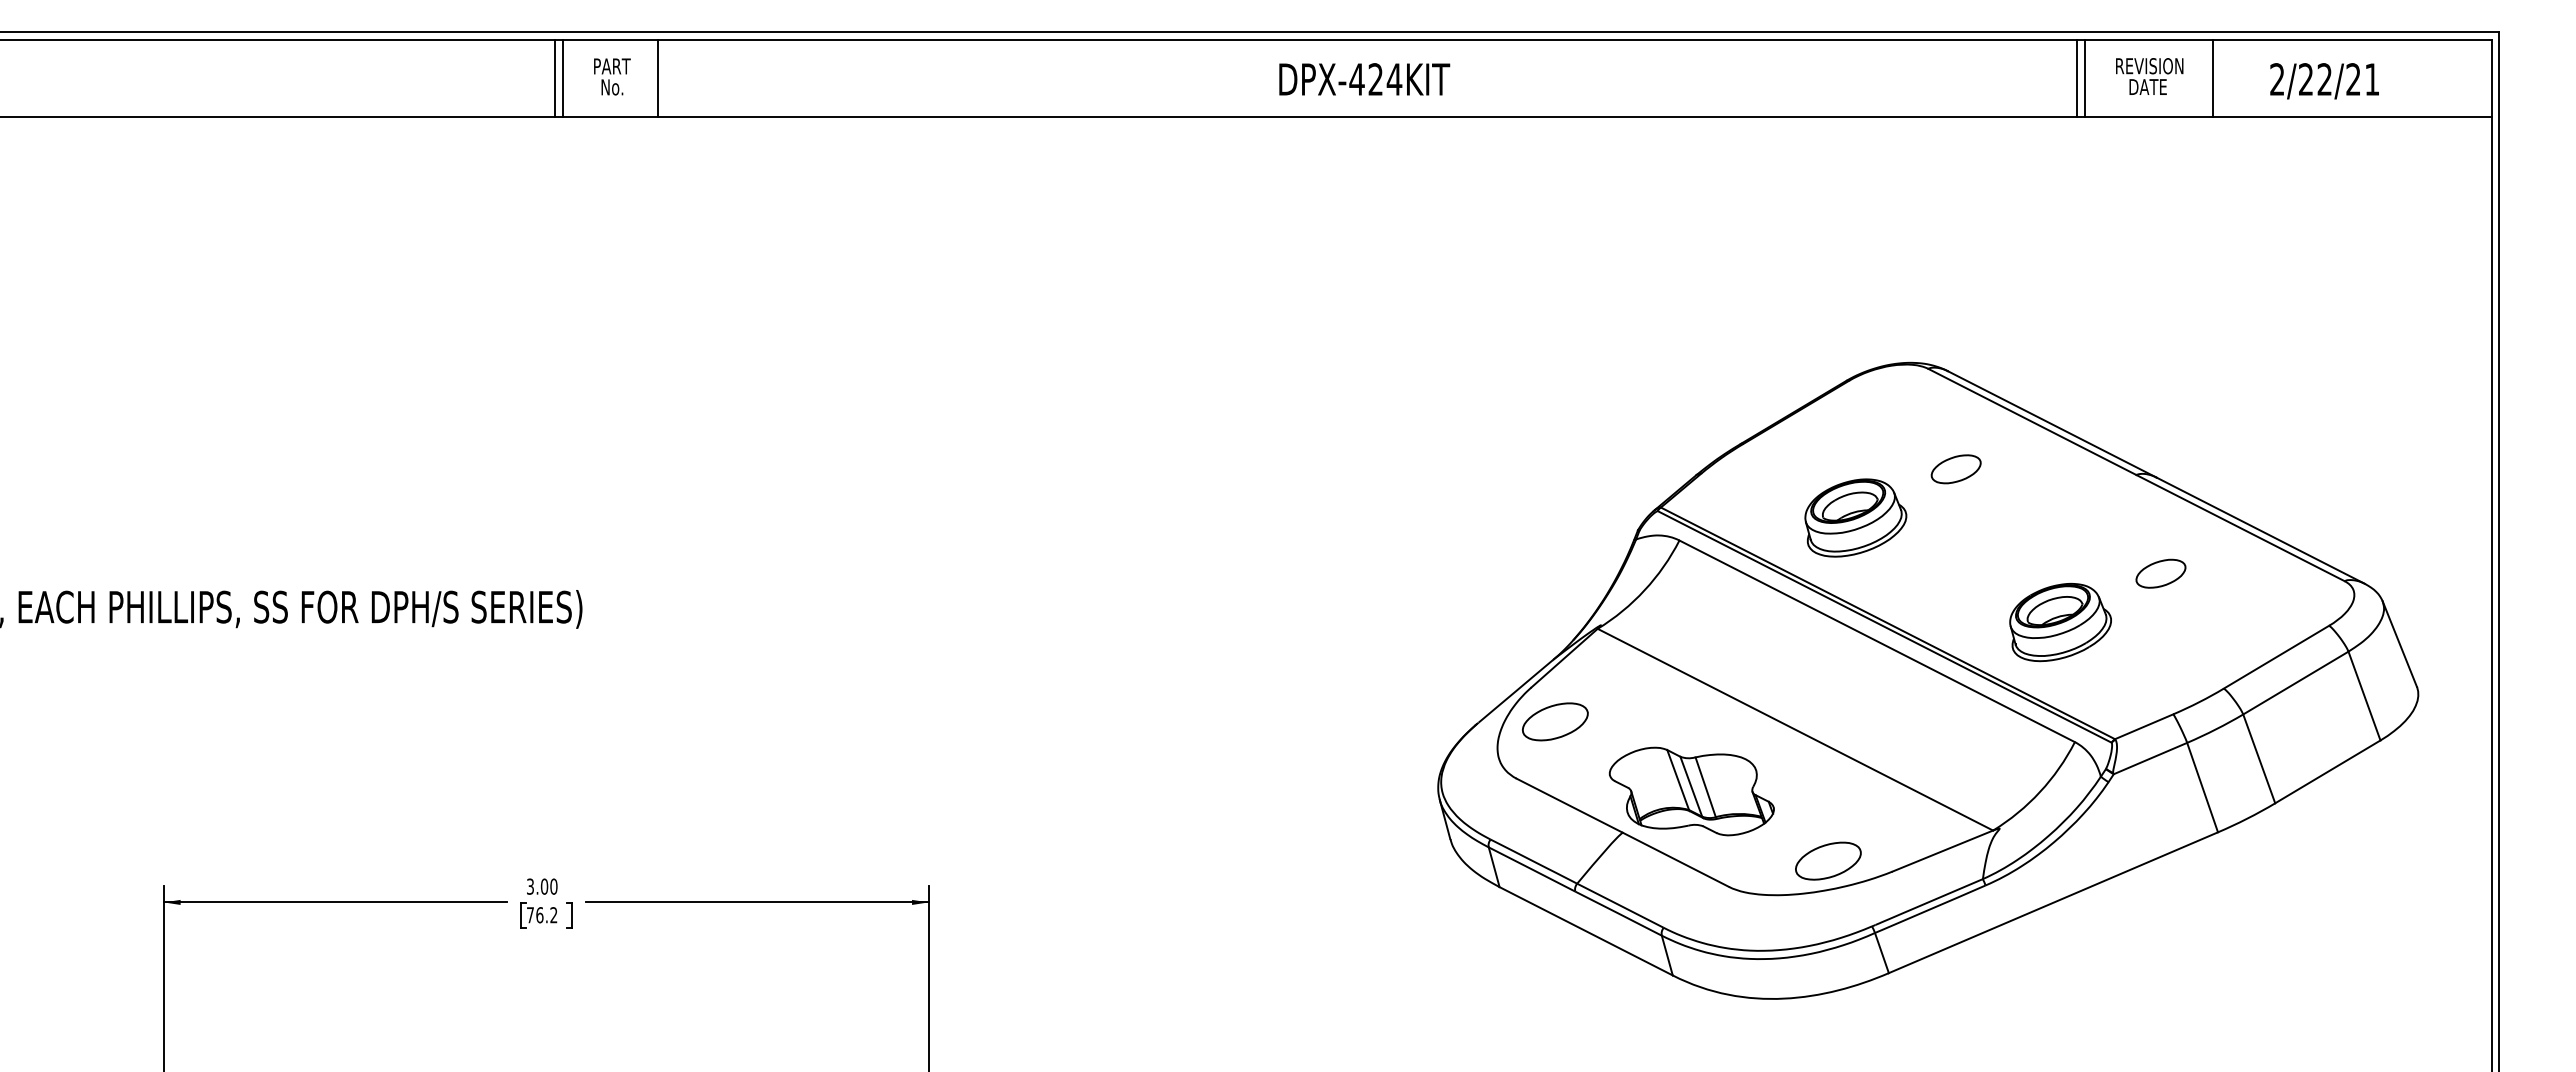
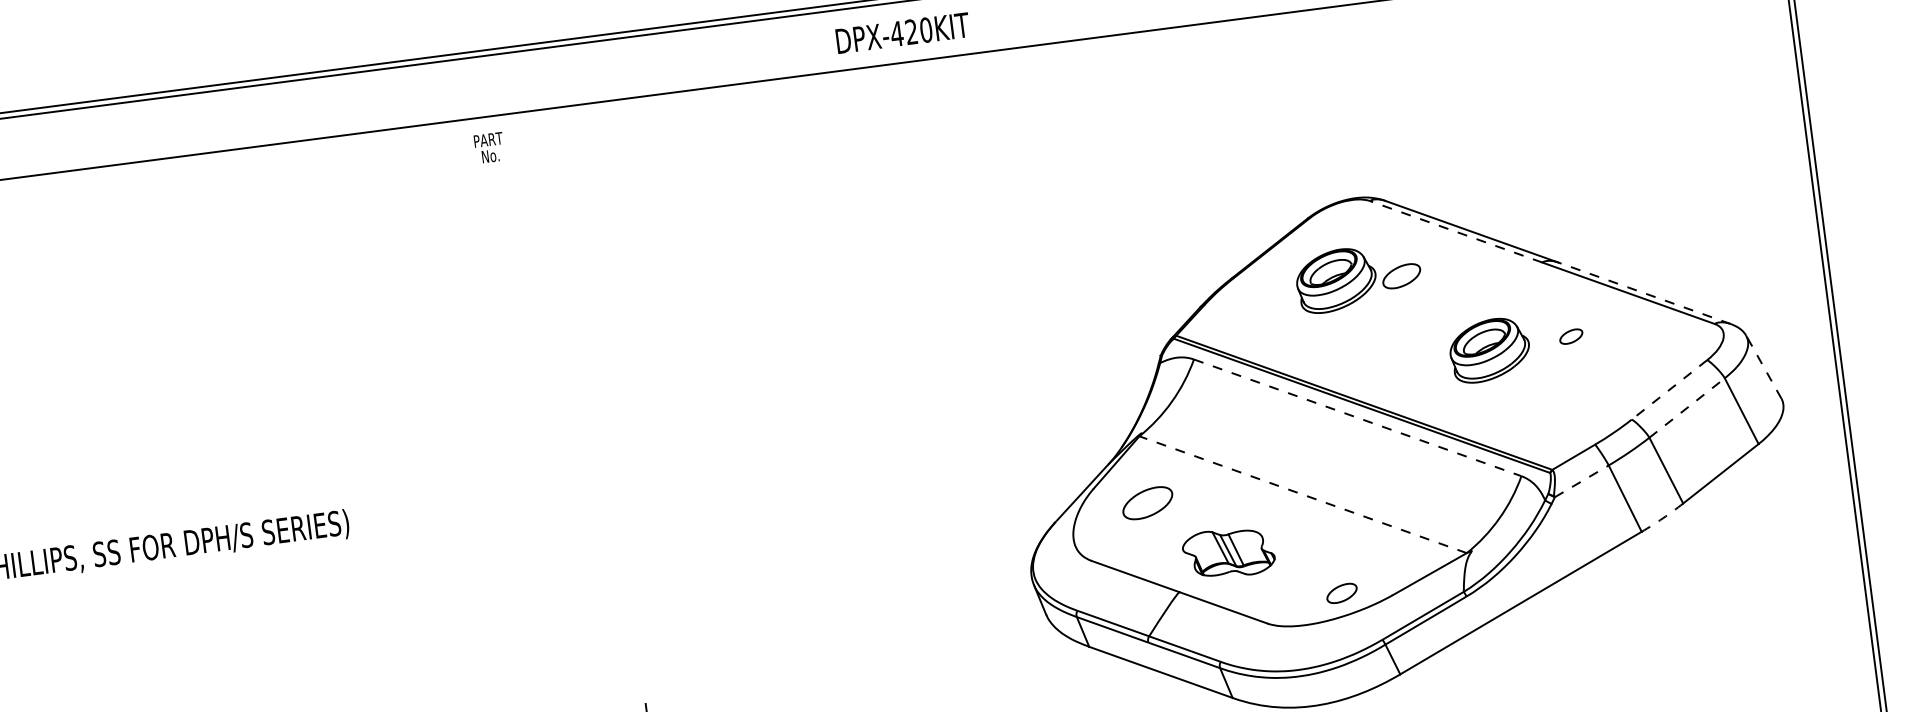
text: (612, 76) -> (489, 147), moved
line: (555, 77) -> (274, 113), removed
line: (562, 77) -> (279, 112), removed
line: (658, 77) -> (354, 102), removed
text: (1394, 79) -> (926, 30), DPX-424KIT -> DPX-420KIT
line: (2032, 421) -> (1456, 231), solid -> dashed
part: (1855, 517) -> (1336, 280), moved
line: (2260, 530) -> (1644, 293), solid -> dashed
part: (2160, 573) -> (1570, 336), size x0.6
part: (2060, 622) -> (1489, 350), moved
line: (1877, 641) -> (1357, 417), solid -> dashed
line: (2399, 643) -> (1763, 366), solid -> dashed
line: (2276, 657) -> (1669, 390), solid -> dashed
line: (2296, 682) -> (1687, 407), solid -> dashed
part: (1555, 721) -> (1147, 502), moved
line: (1795, 729) -> (1303, 494), solid -> dashed
line: (2151, 758) -> (1582, 481), solid -> dashed
part: (1691, 791) -> (1228, 553), size x0.7
arc: (2247, 818) -> (1663, 518), solid -> dashed
part: (1828, 860) -> (1342, 592), size x0.6

